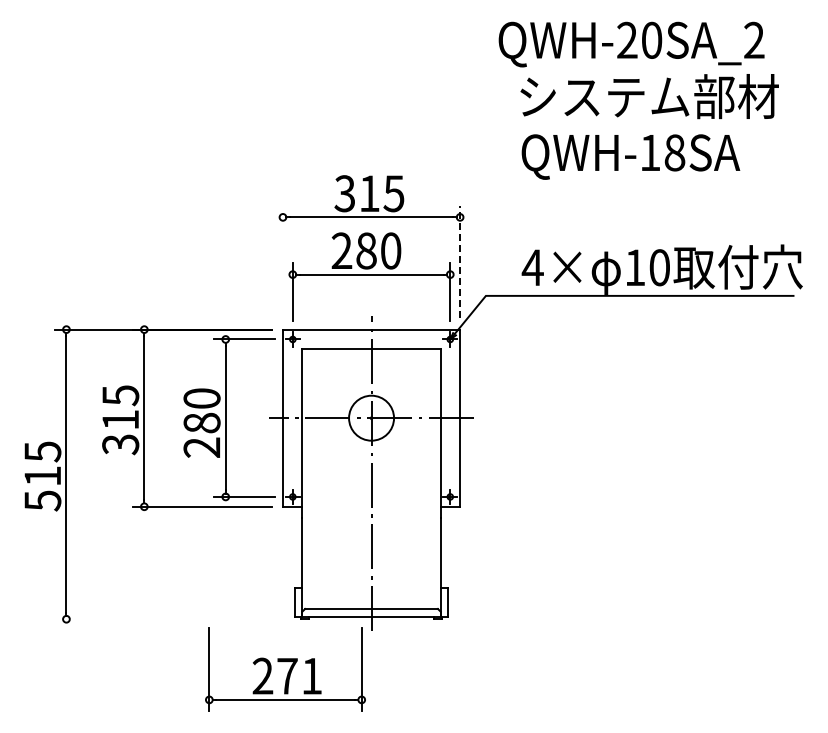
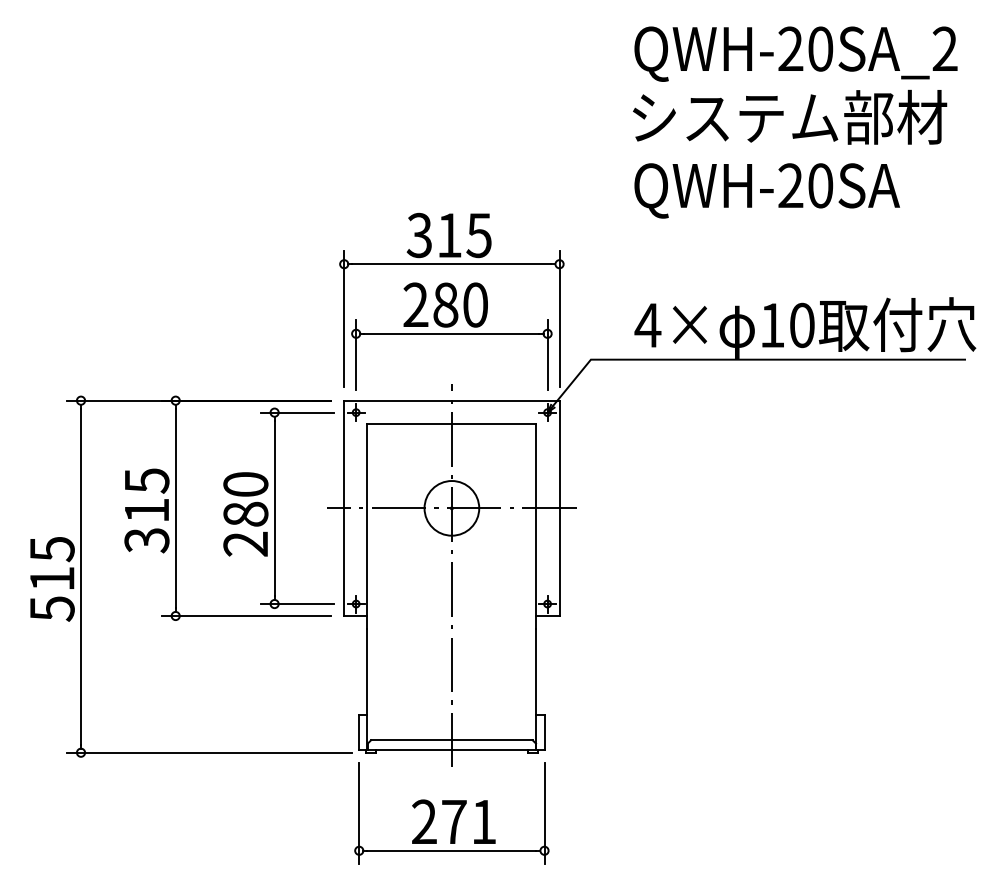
text: (631, 44) -> (795, 54), moved
text: (662, 152) -> (805, 185), QWH-18SA -> QWH-20SA
line: (460, 261) -> (560, 317), dashed -> solid
line: (282, 262) -> (343, 319), added
line: (172, 619) -> (209, 753), added
part: (285, 669) -> (451, 813), moved

